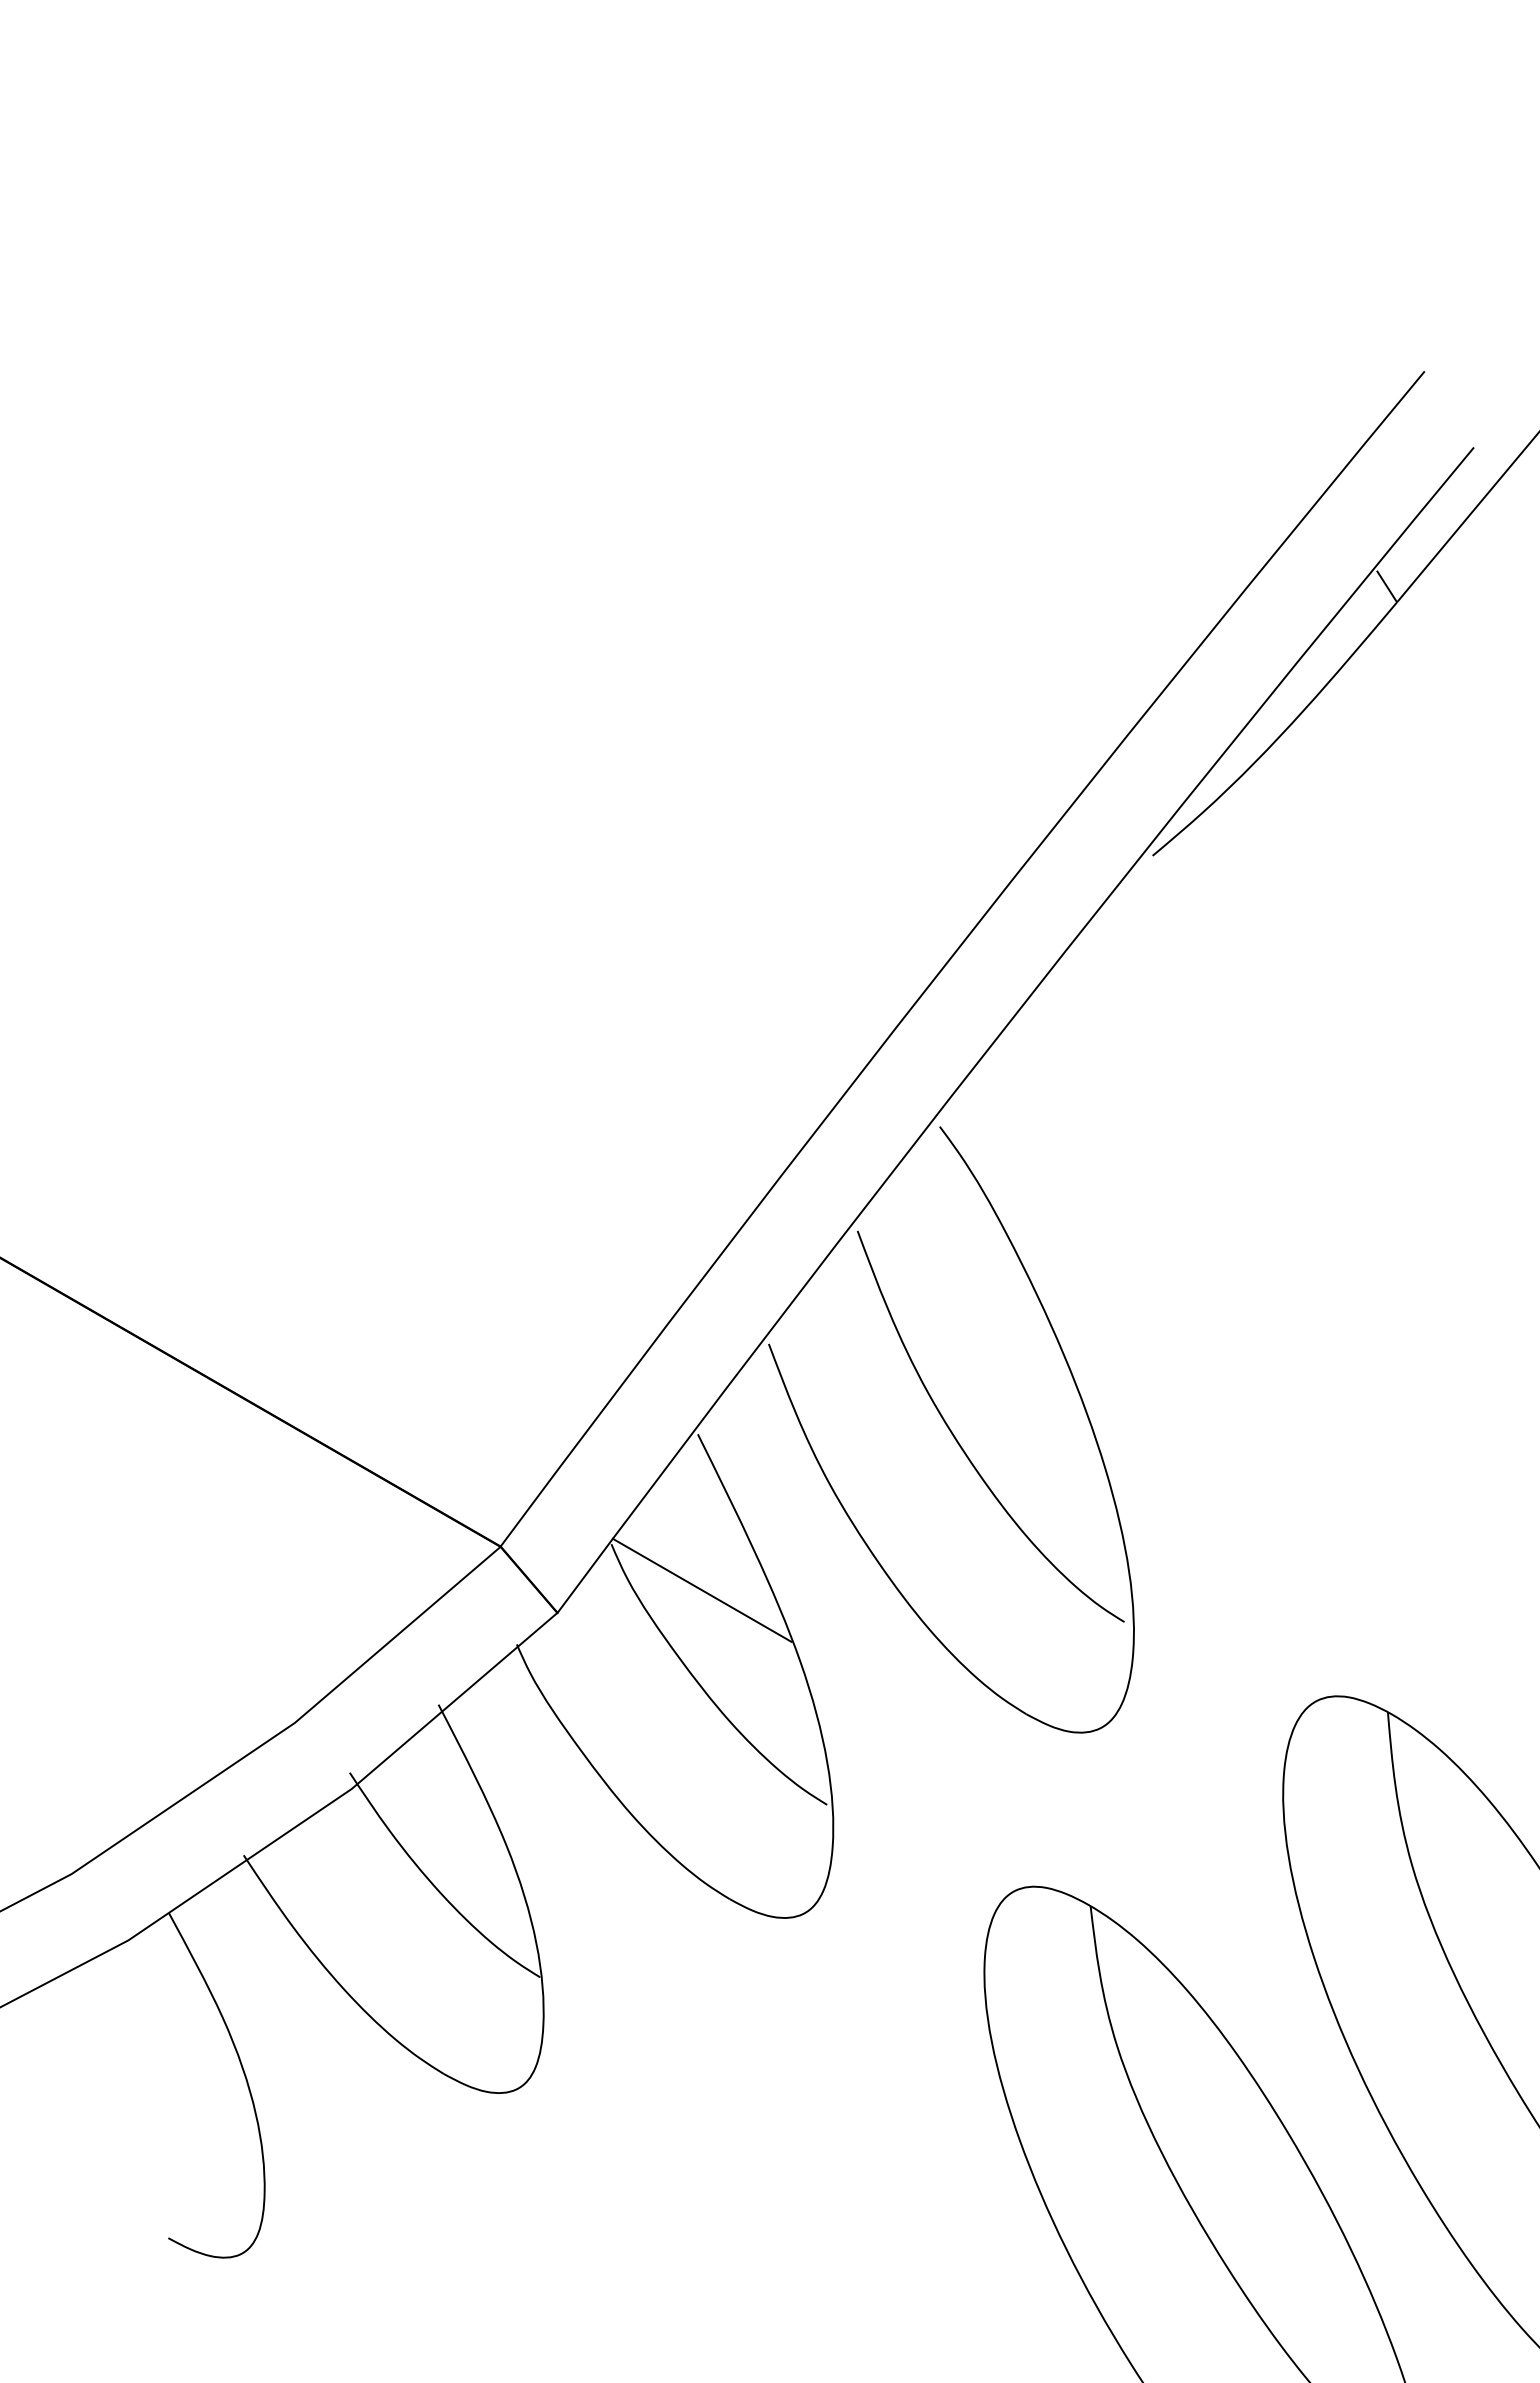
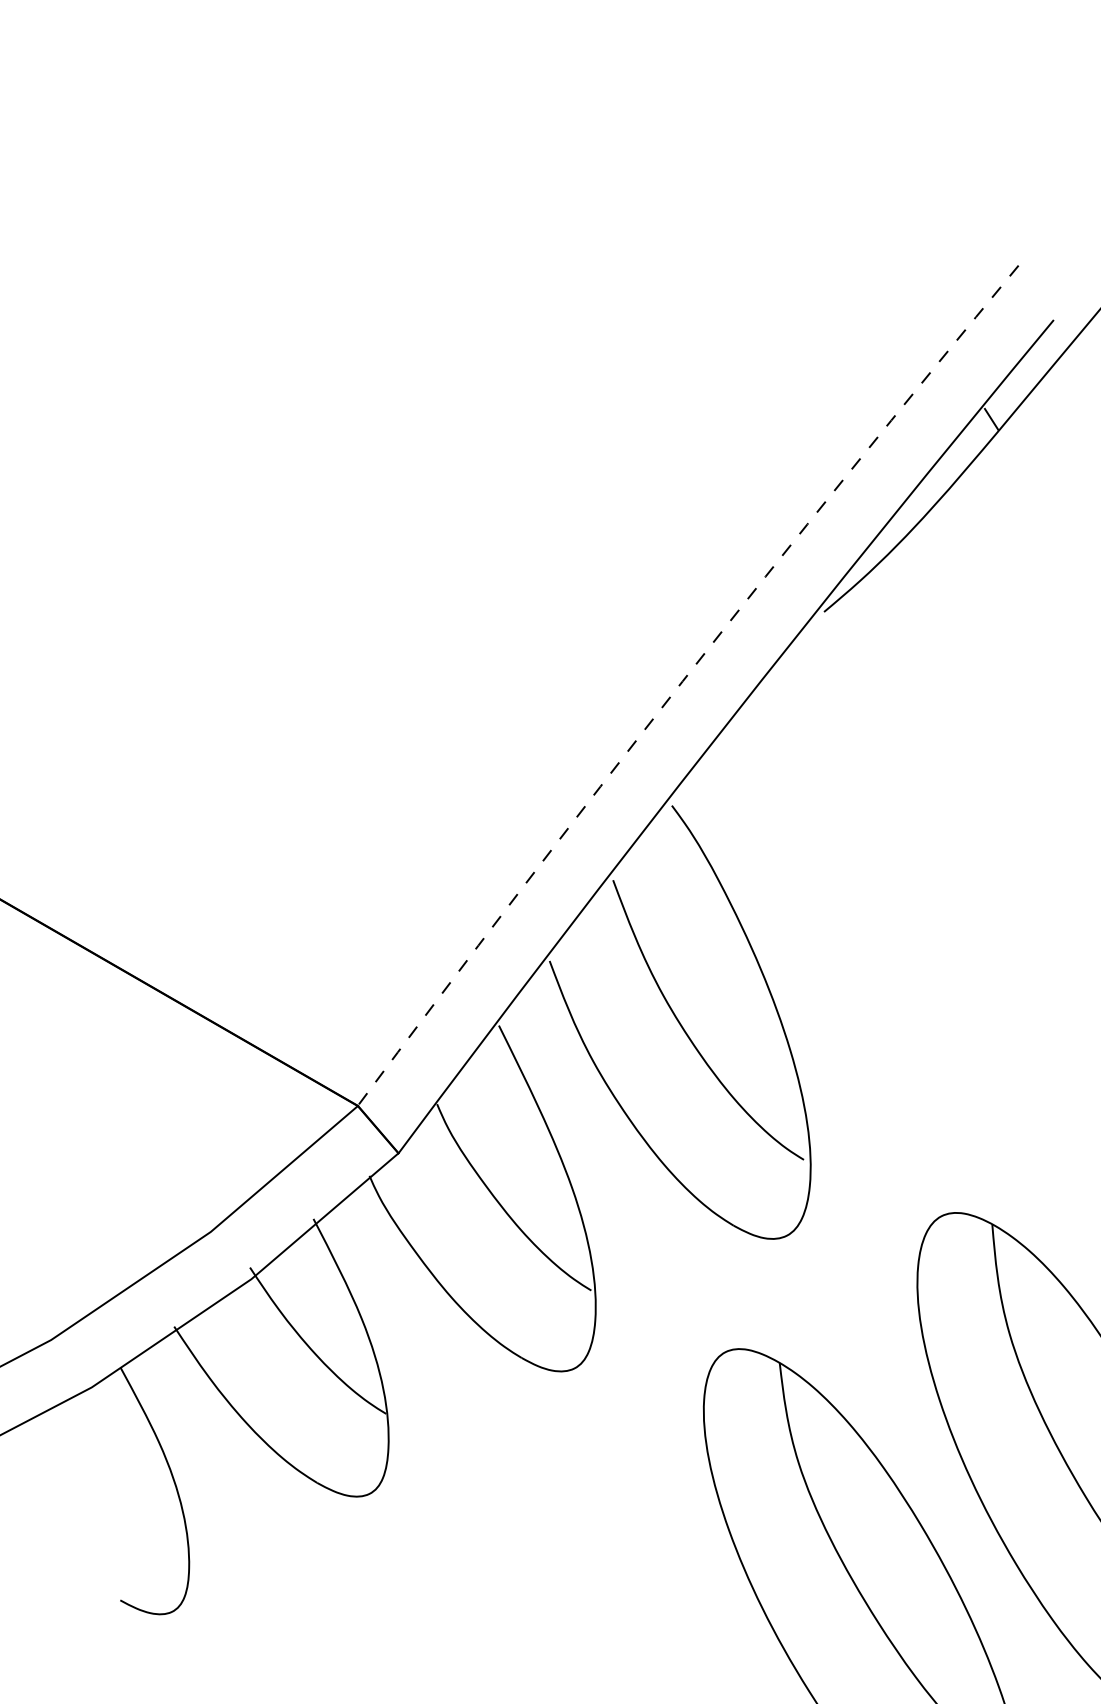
arc: (954, 952) -> (682, 681), solid -> dashed
line: (701, 1589) -> (501, 1136), removed

